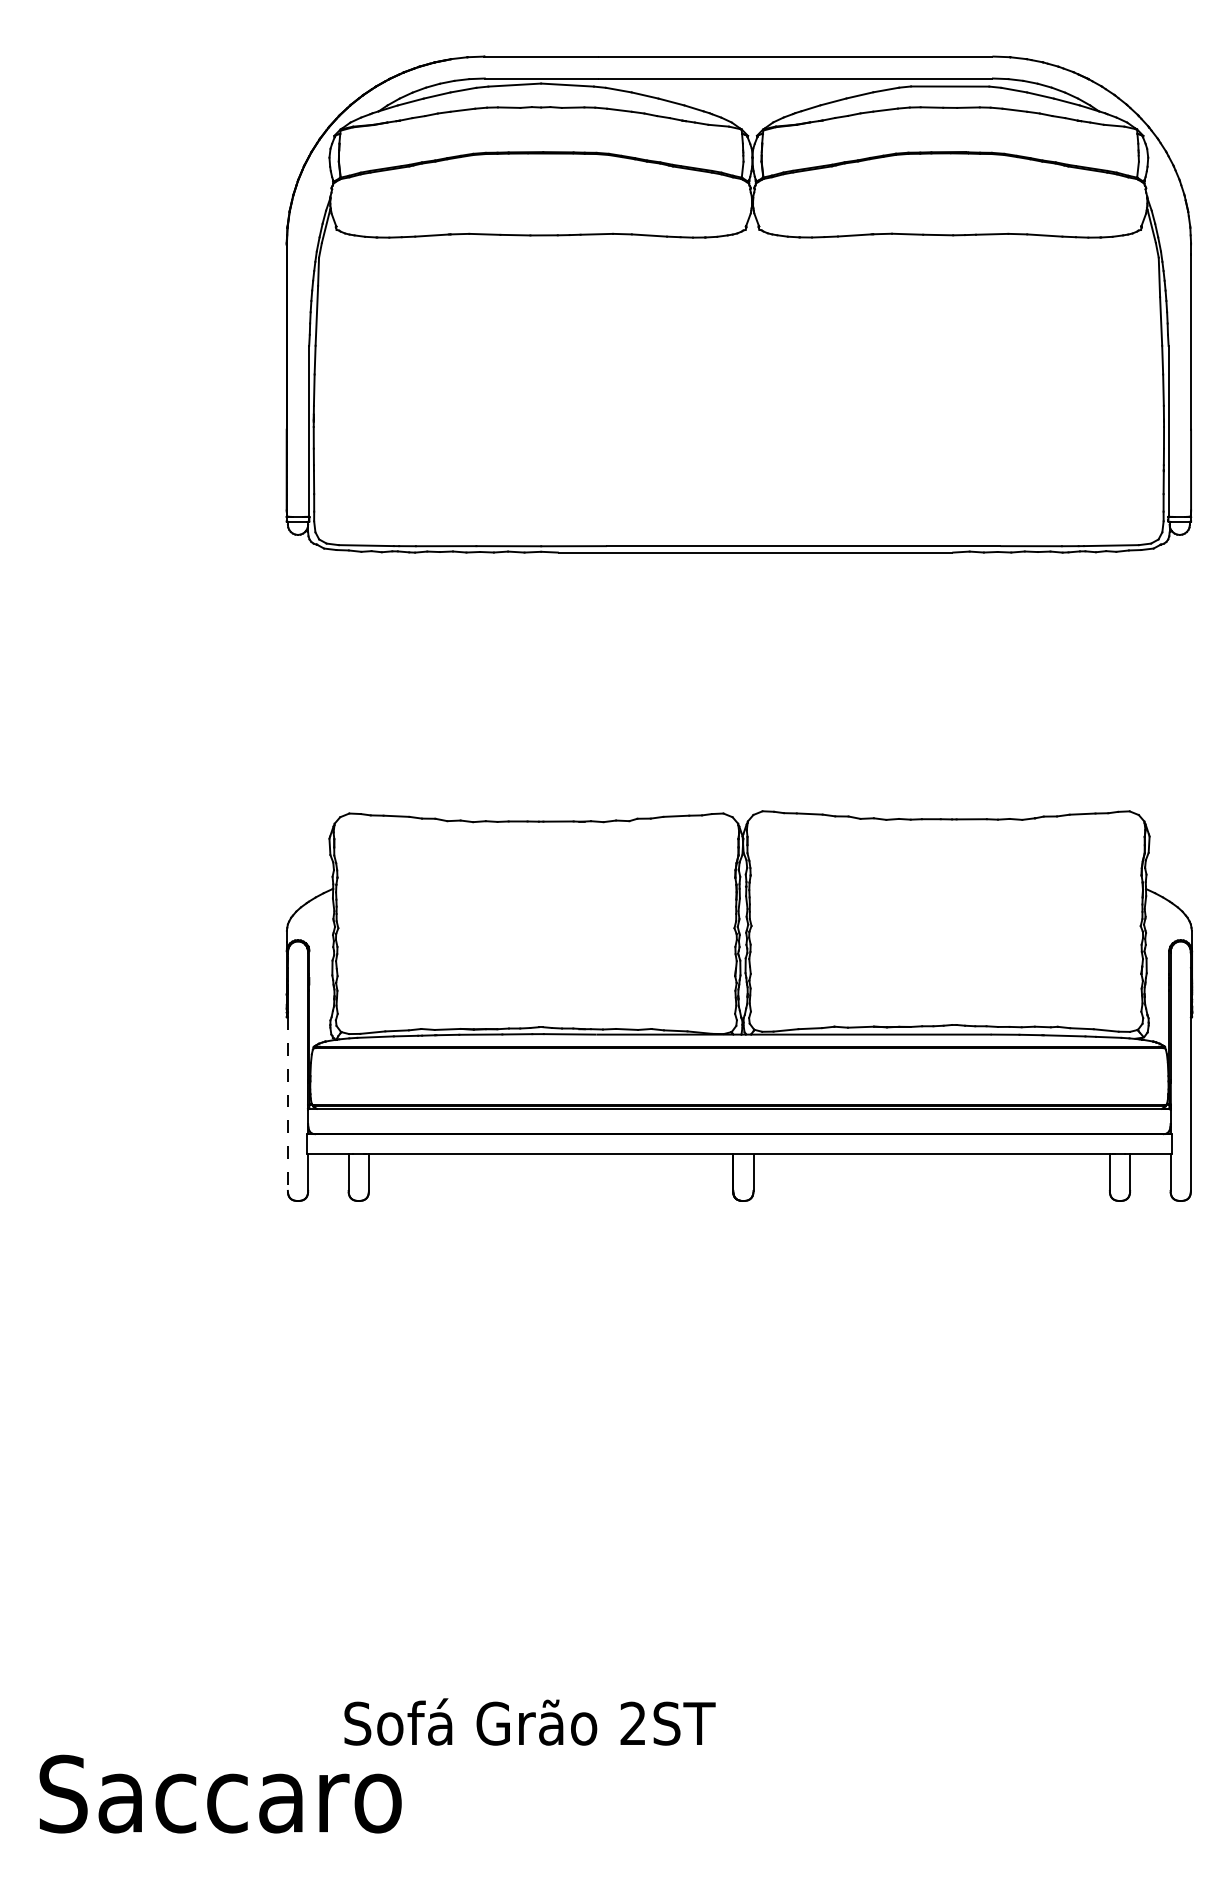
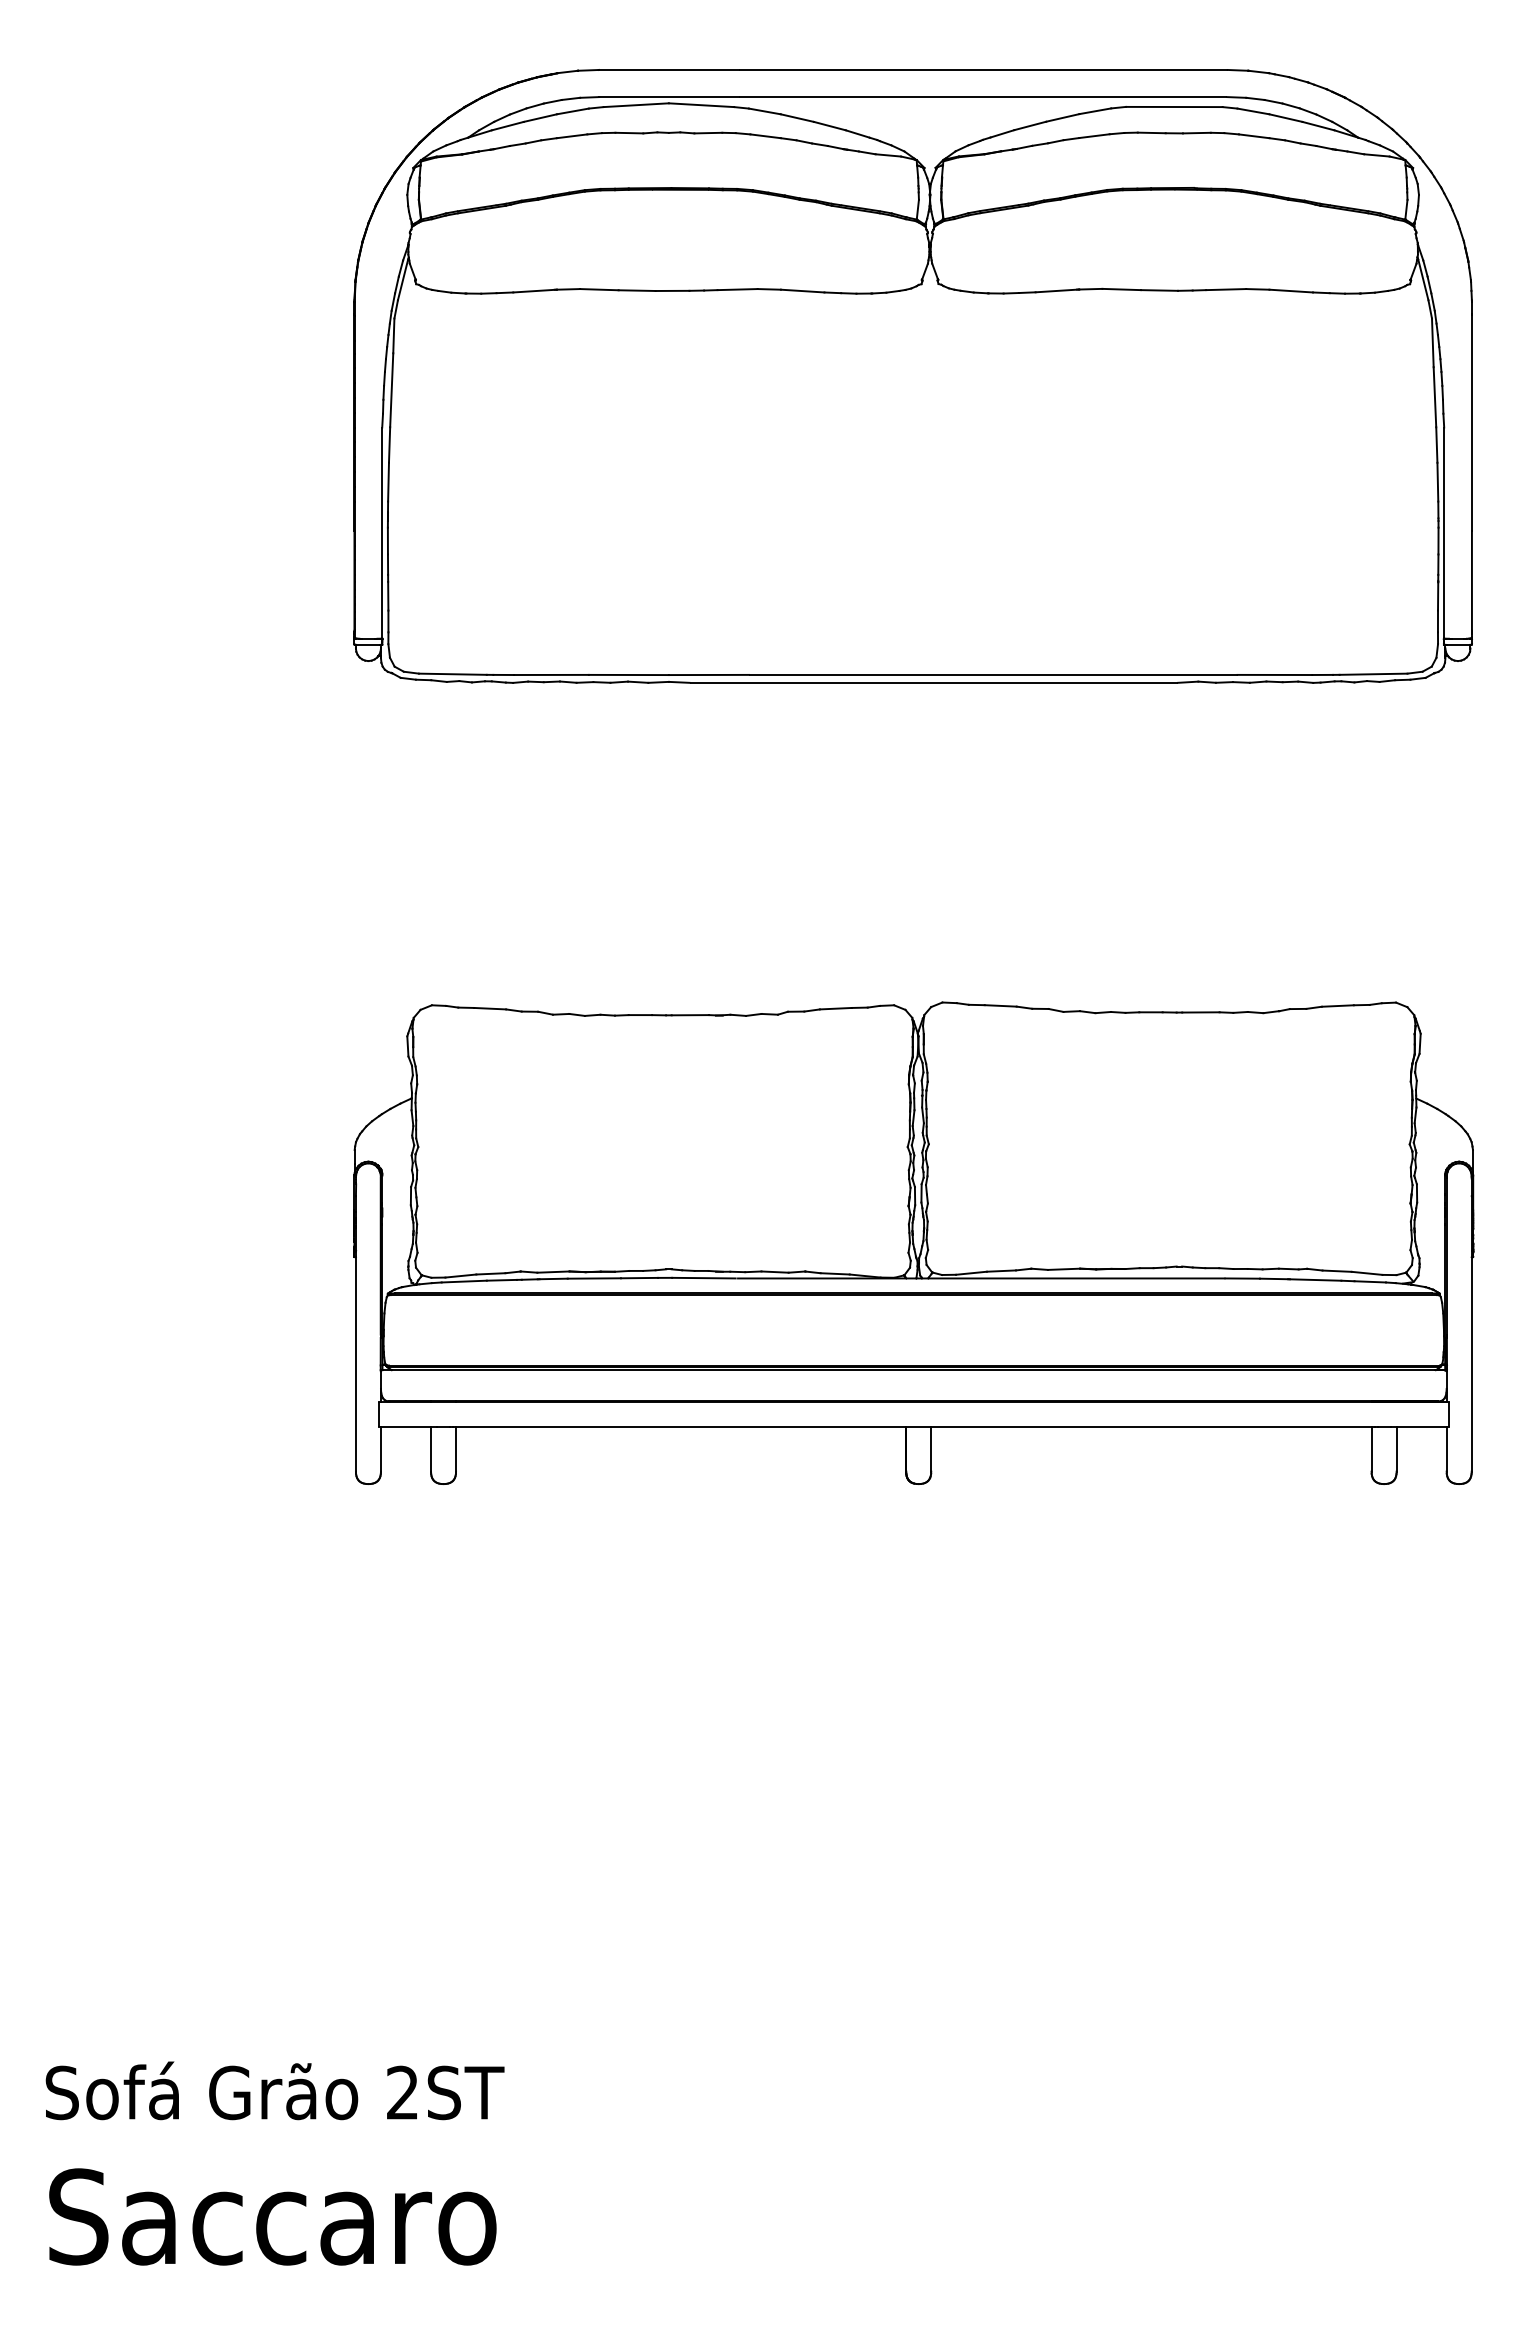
line: (287, 1104) -> (355, 1364), dashed -> solid
text: (529, 1721) -> (274, 2090), moved

